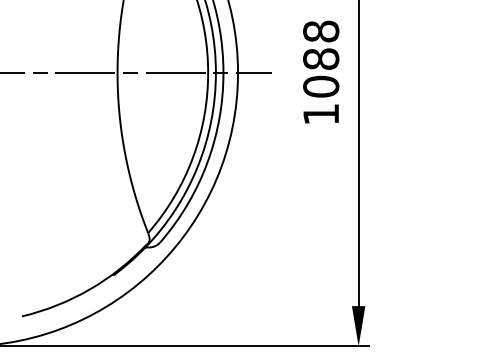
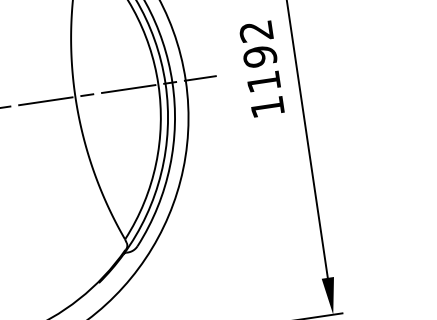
text: (321, 58) -> (260, 56), 1088 -> 1192

